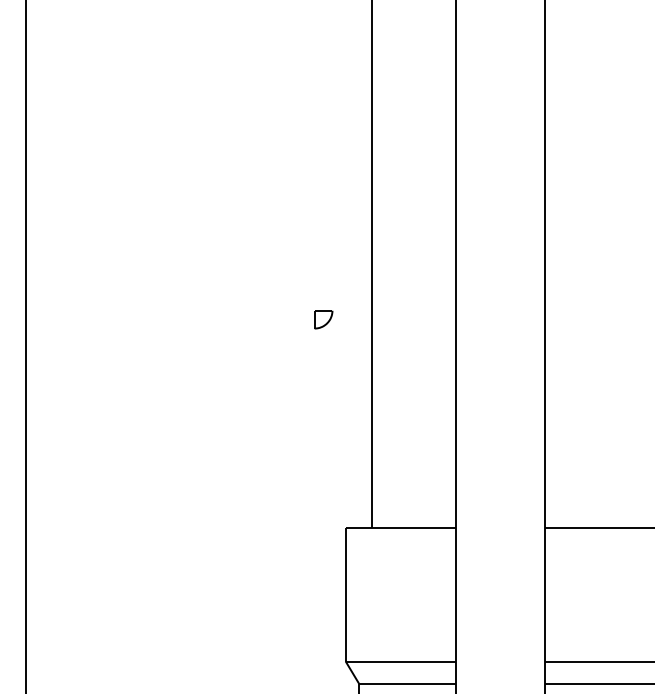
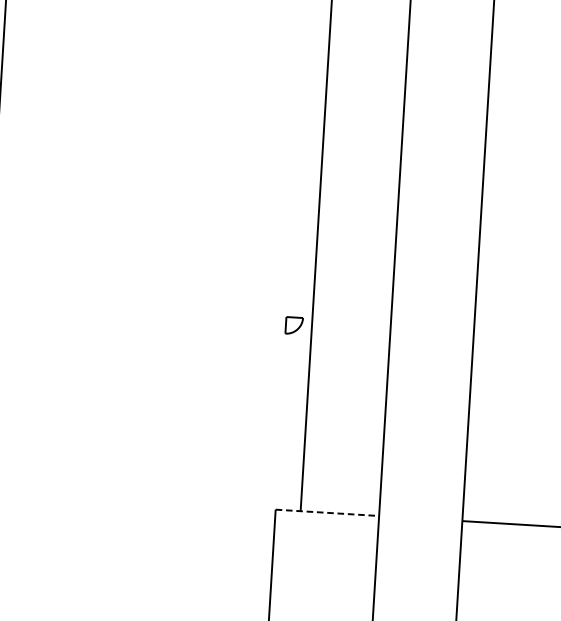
part: (323, 319) -> (294, 325), moved
line: (401, 528) -> (327, 513), solid -> dashed

